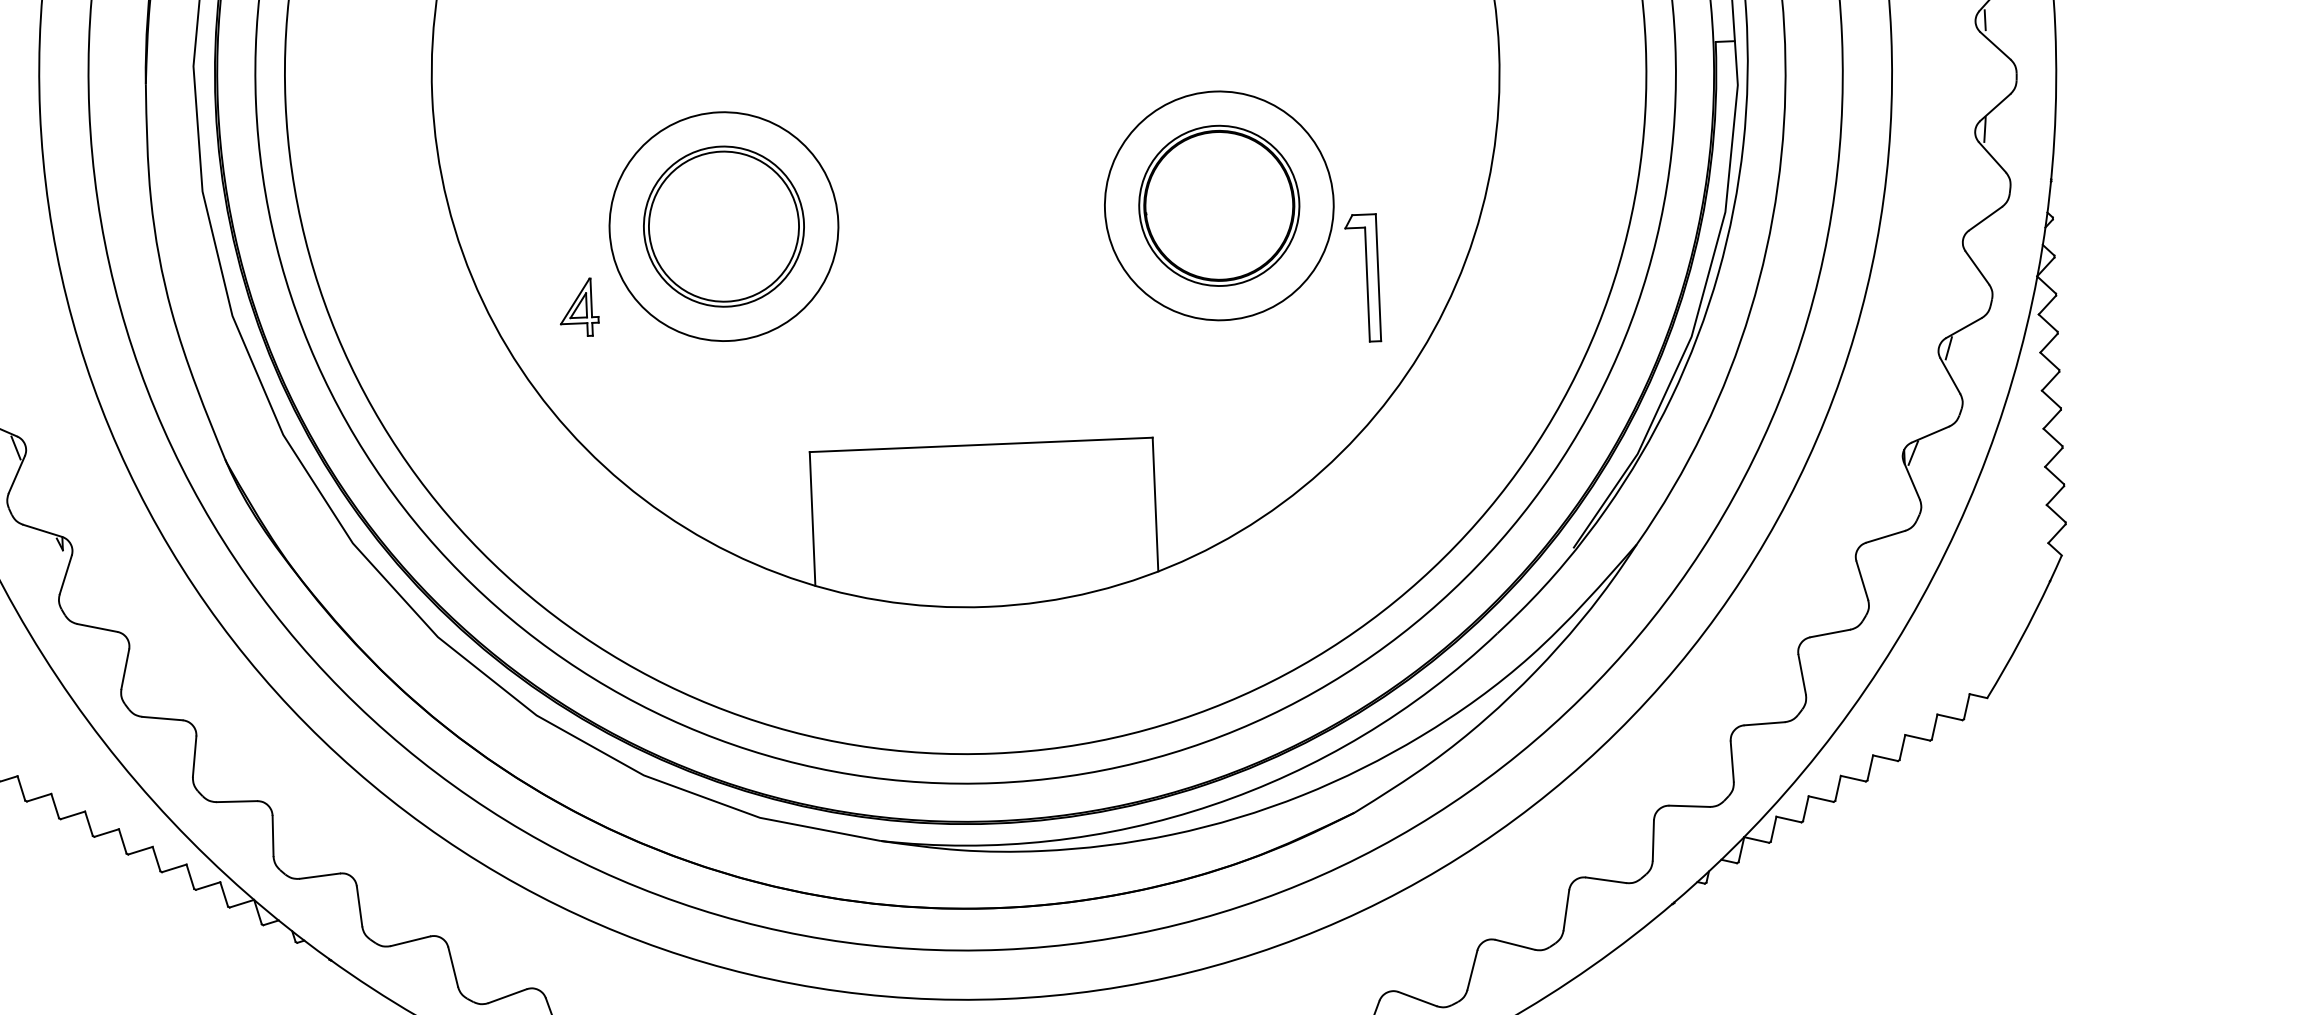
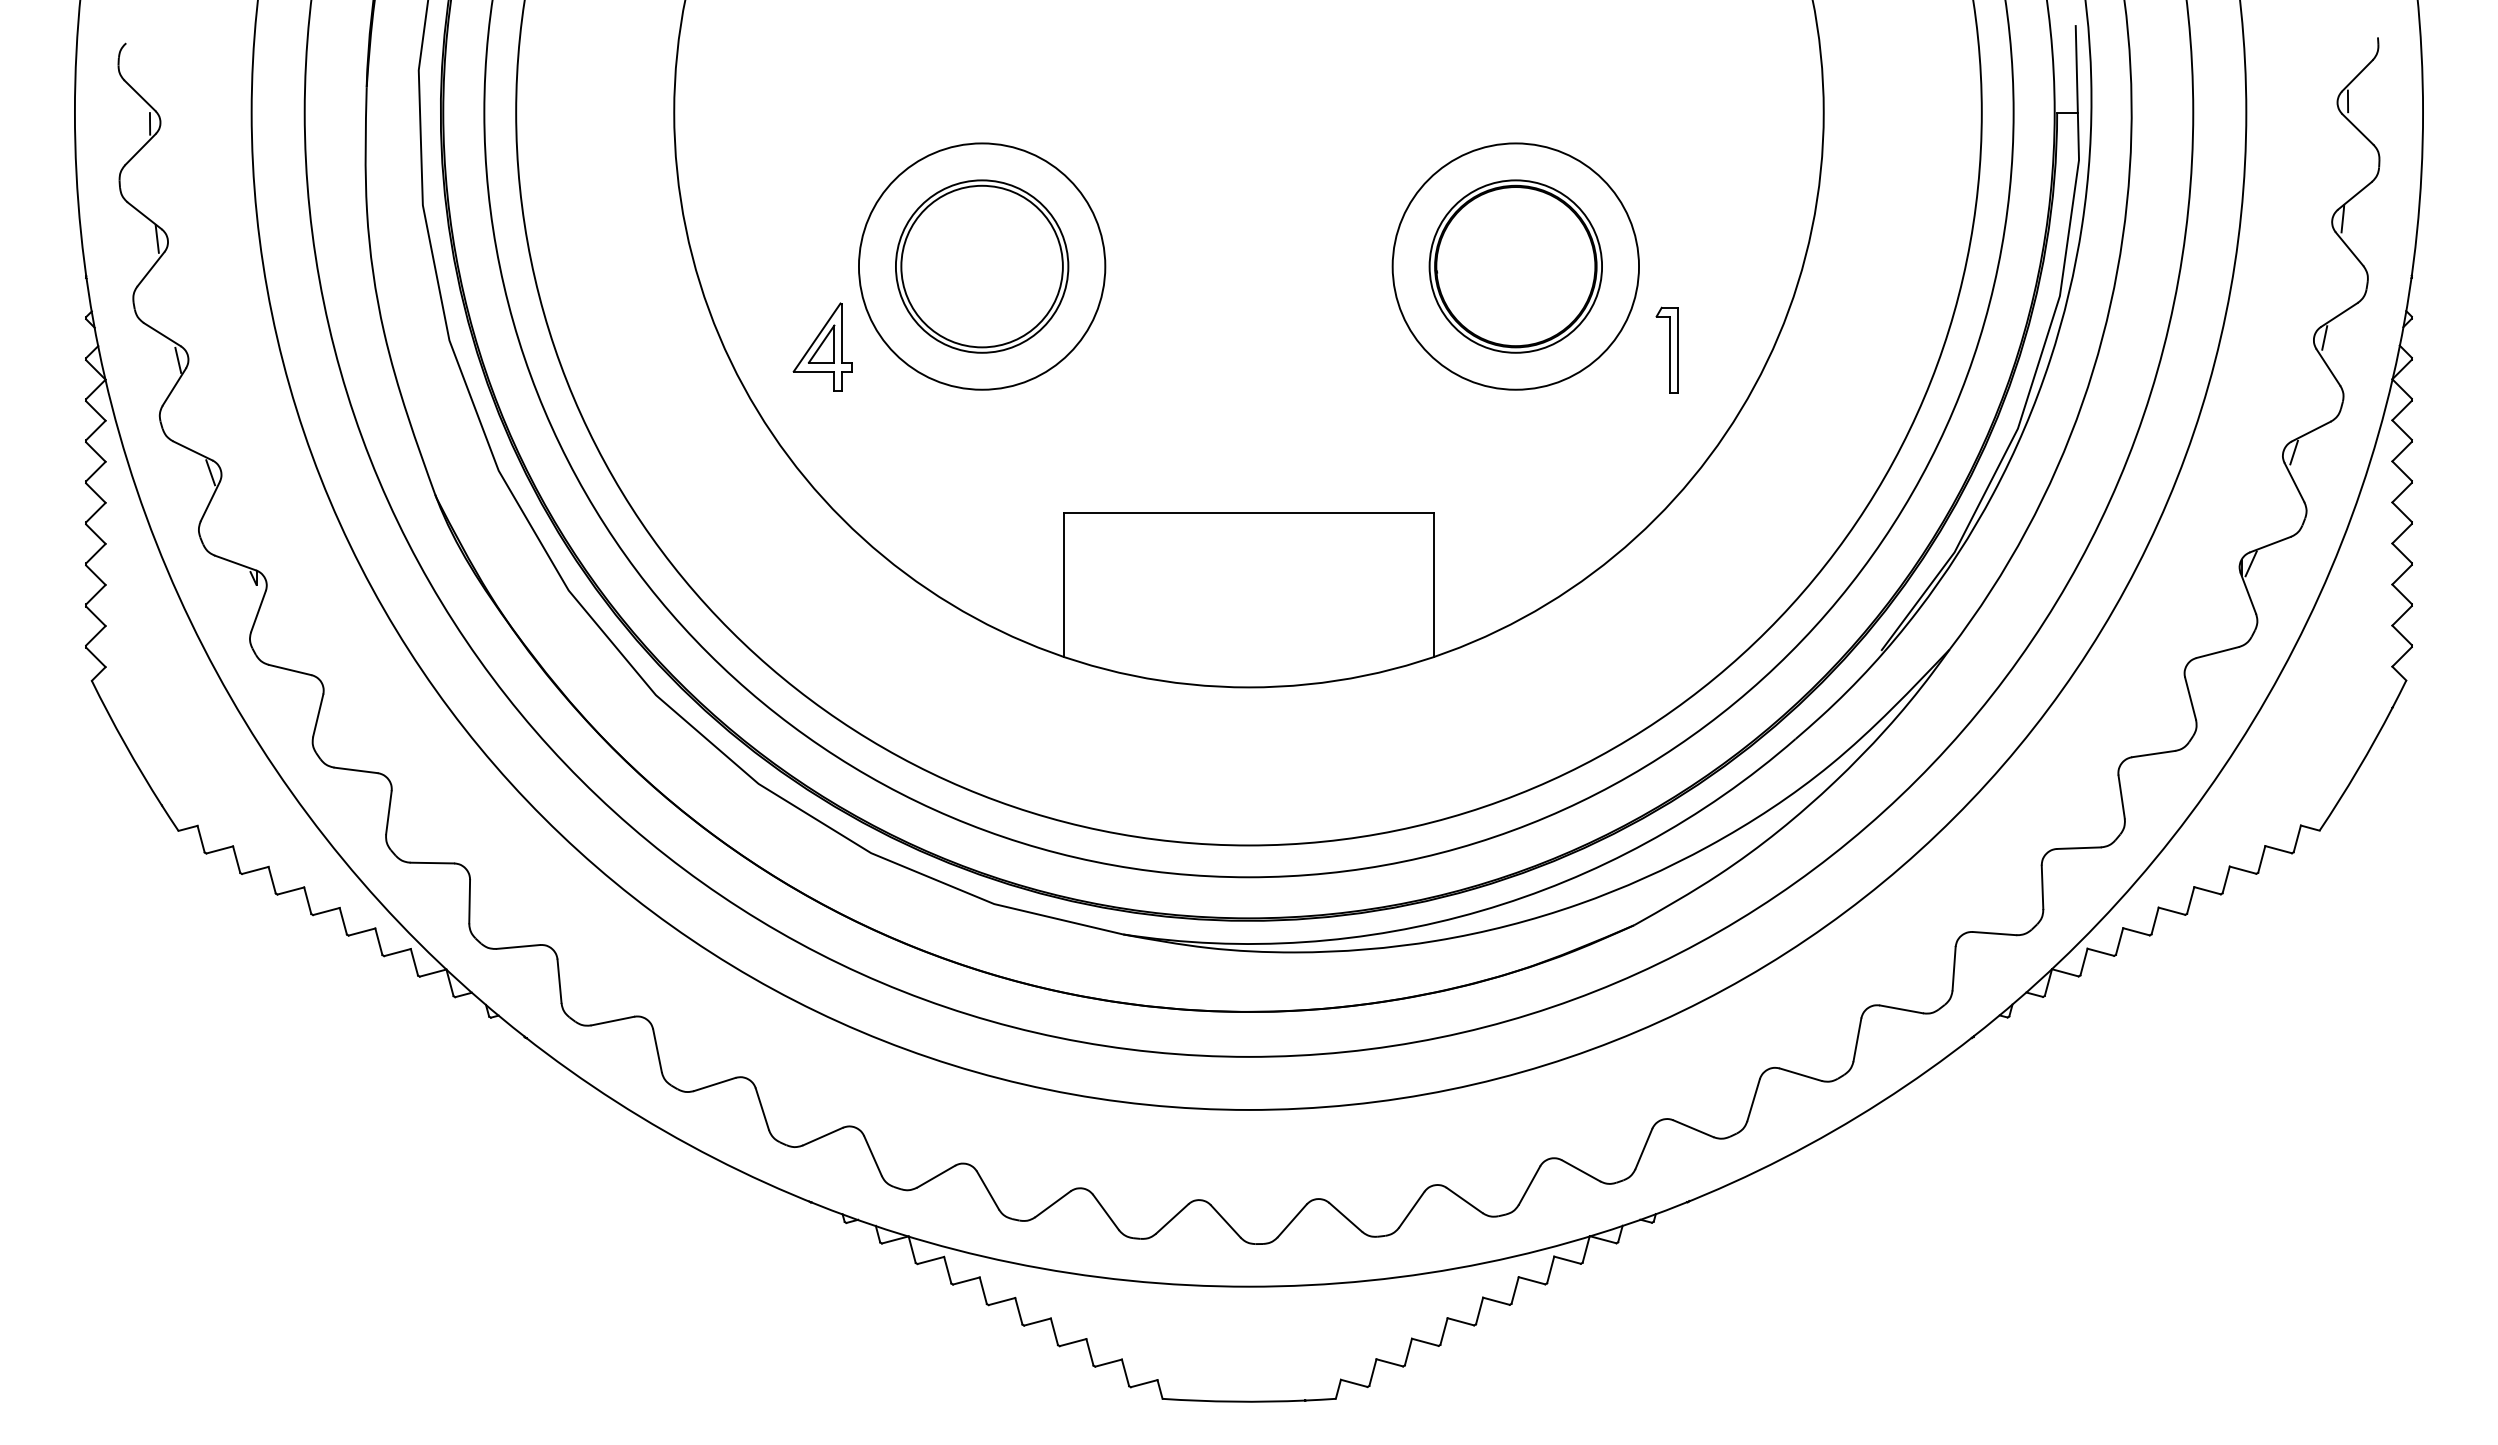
line: (1972, 240) -> (2324, 337), added
part: (1362, 276) -> (1666, 349), size x0.62
part: (578, 307) -> (822, 346), size x1.43

